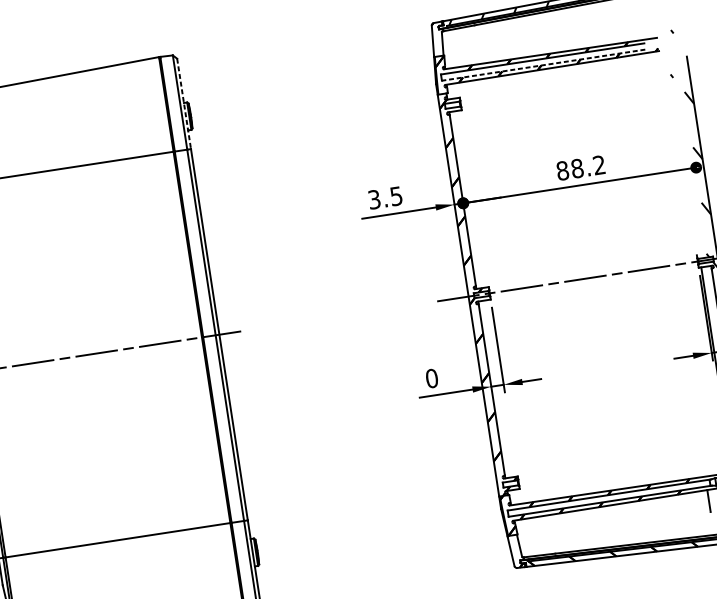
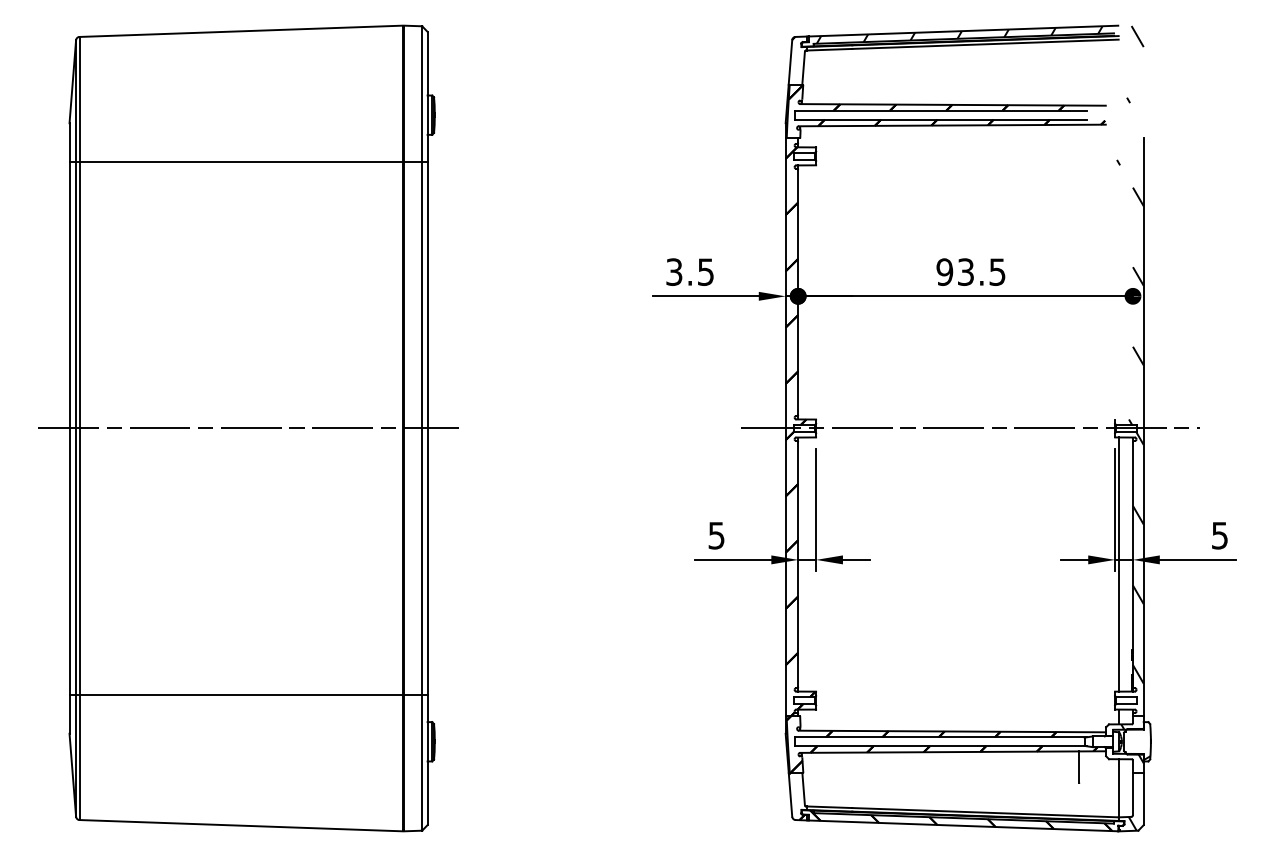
line: (543, 65) -> (940, 119), dashed -> solid
line: (183, 103) -> (427, 96), dashed -> solid
text: (580, 167) -> (970, 271), 88.2 -> 93.5
text: (431, 378) -> (716, 535), 0 -> 5

